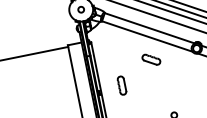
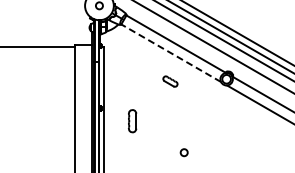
line: (147, 36) -> (171, 53), solid -> dashed
part: (151, 59) -> (170, 81), size x0.7
part: (122, 85) -> (132, 121), moved

